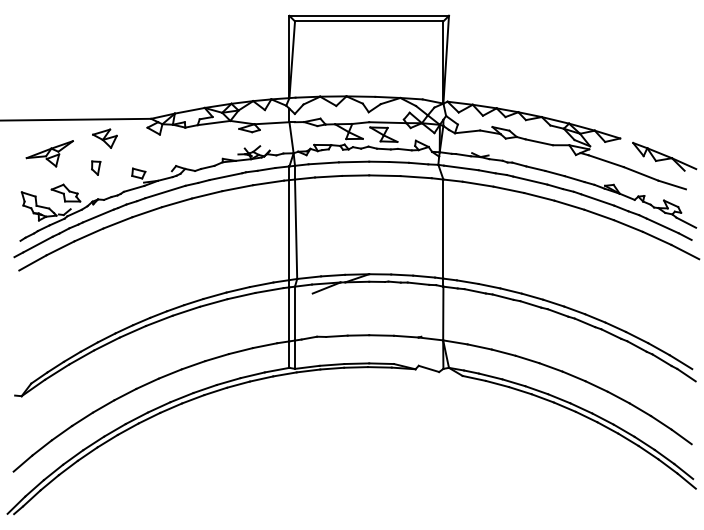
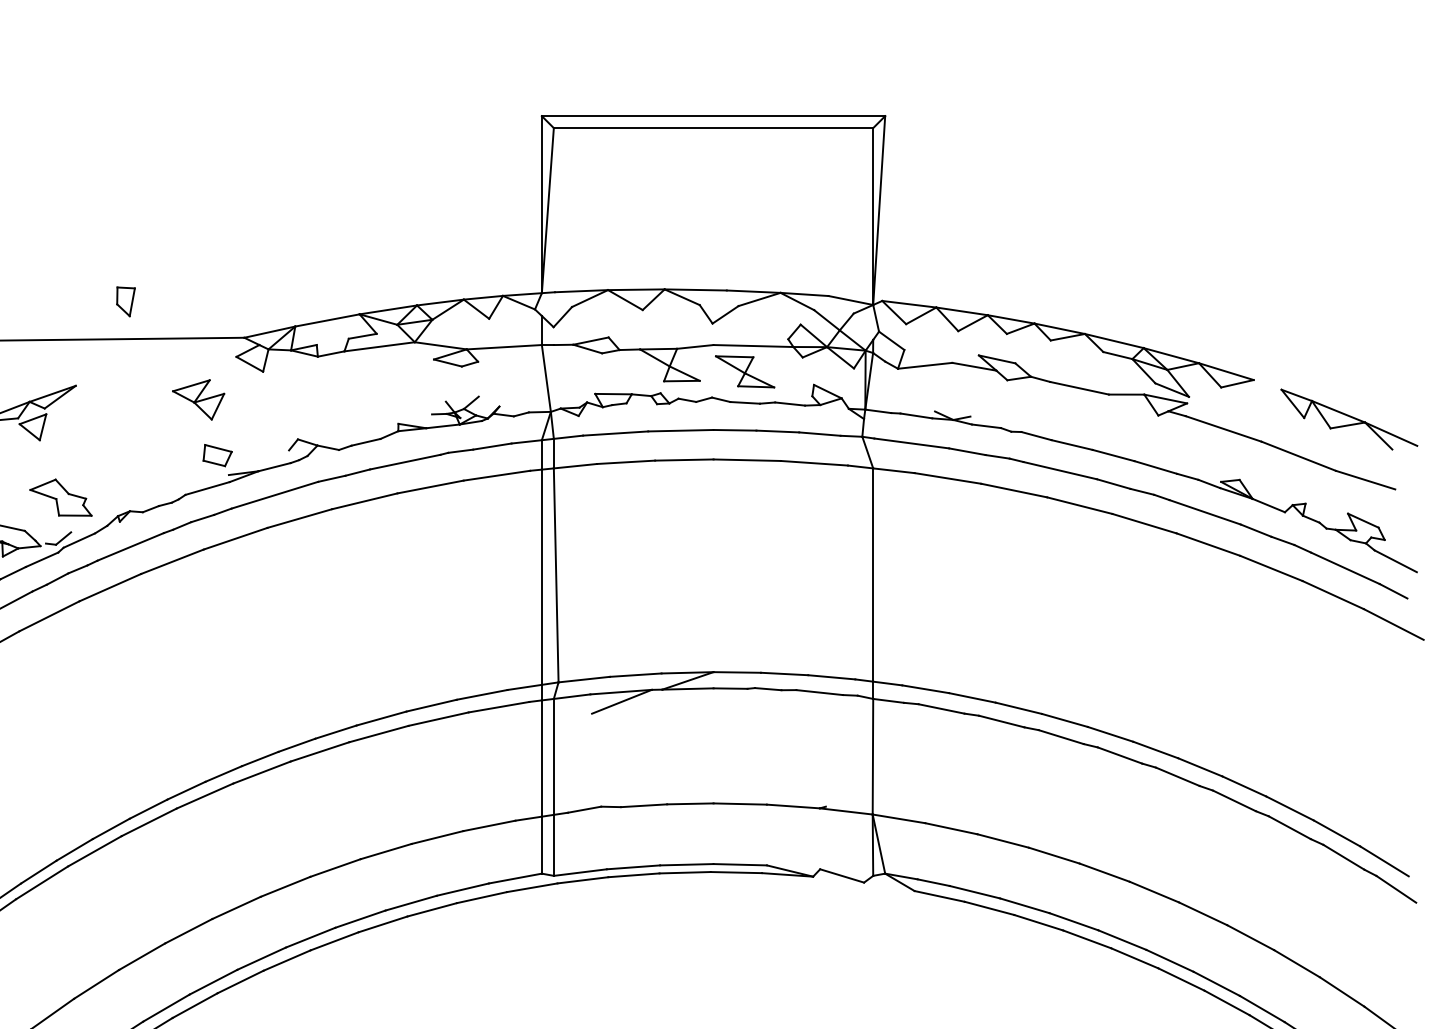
part: (104, 138) -> (197, 399), moved
part: (96, 167) -> (126, 300), moved

